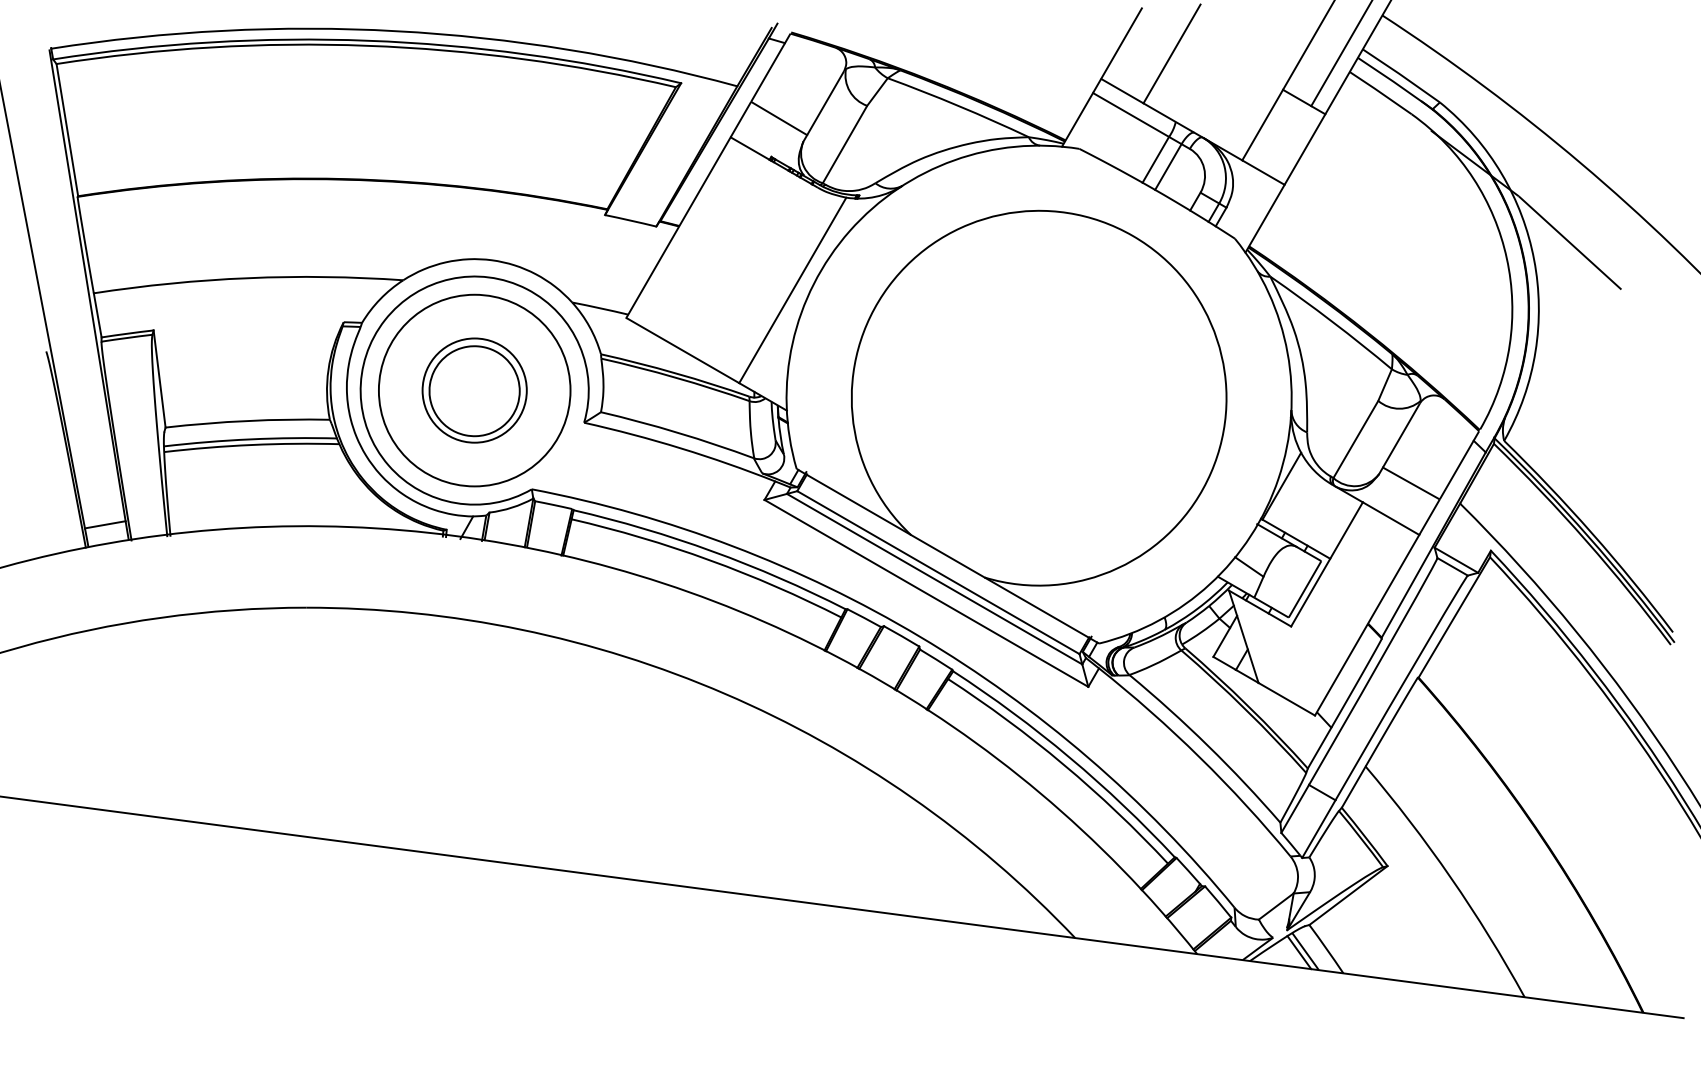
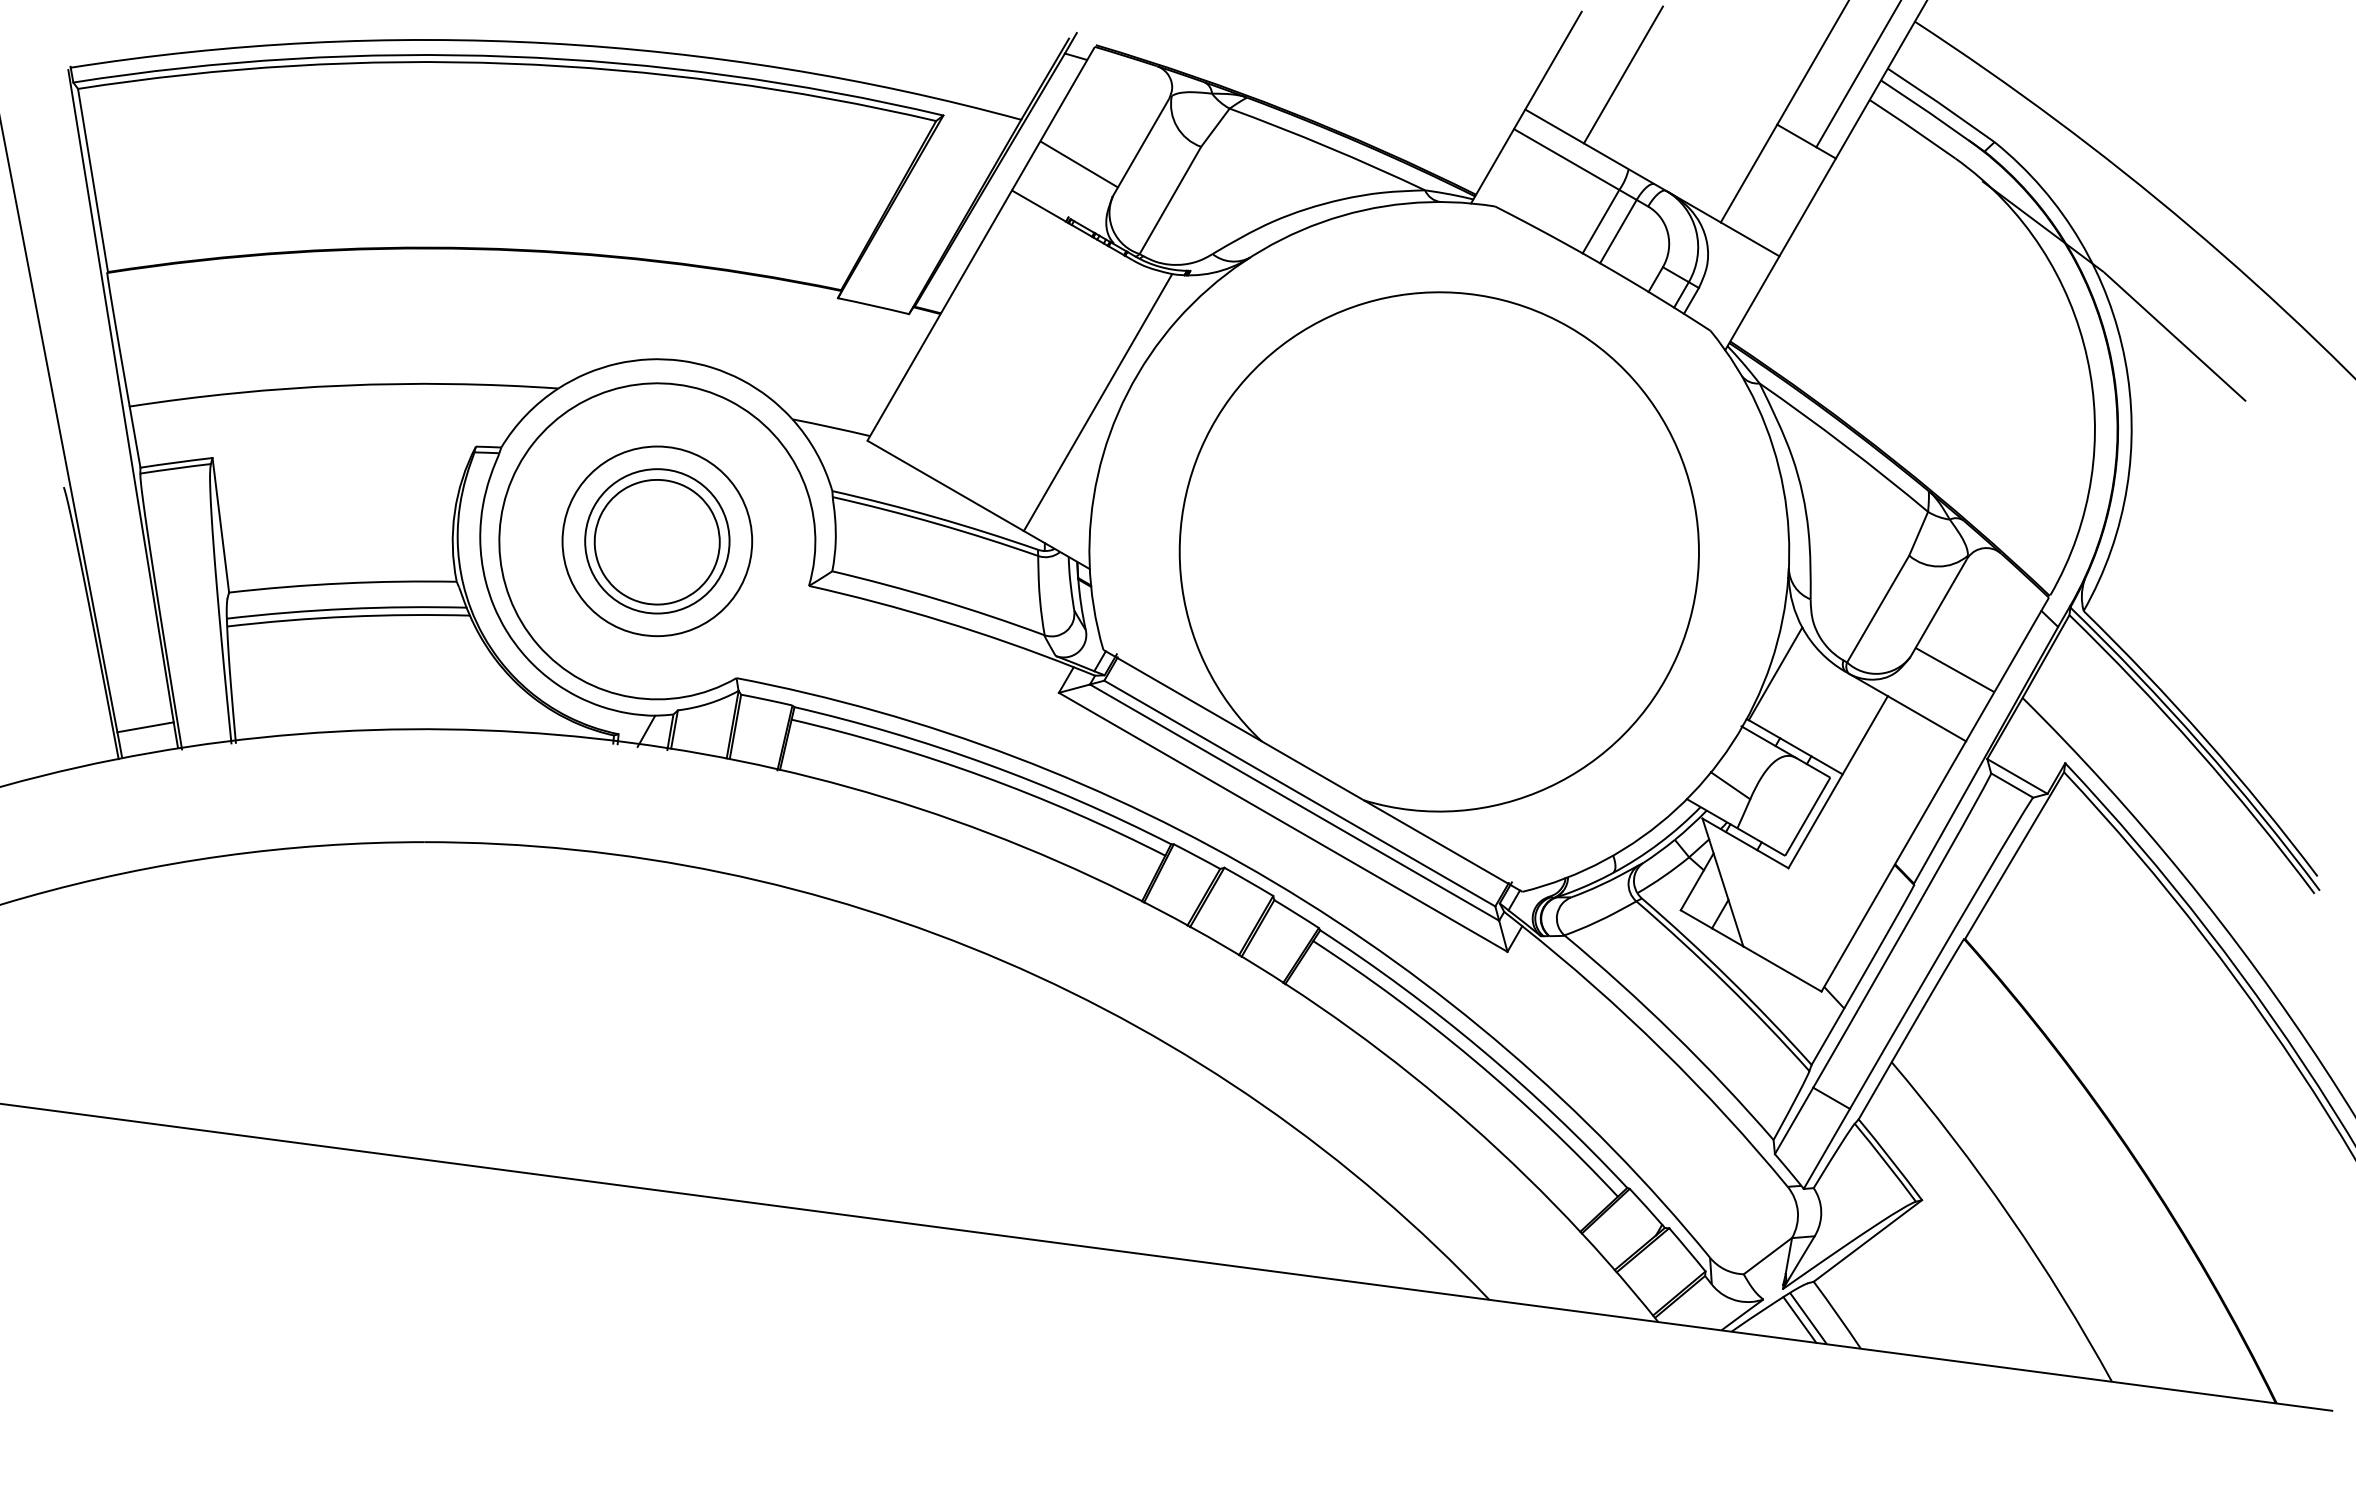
circle: (474, 390) -> (657, 541), size x0.71

